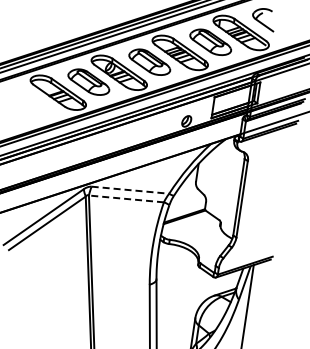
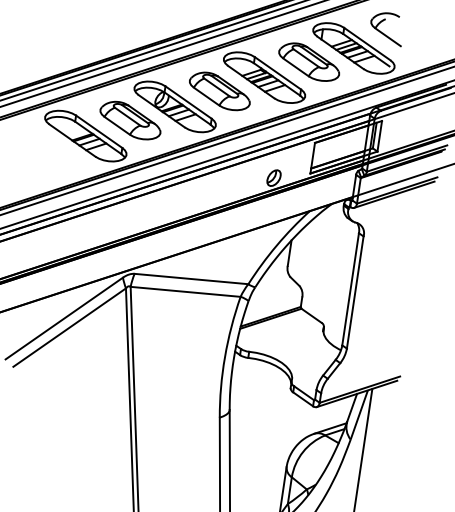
line: (130, 190) -> (191, 279), dashed -> solid
line: (126, 198) -> (185, 291), dashed -> solid

